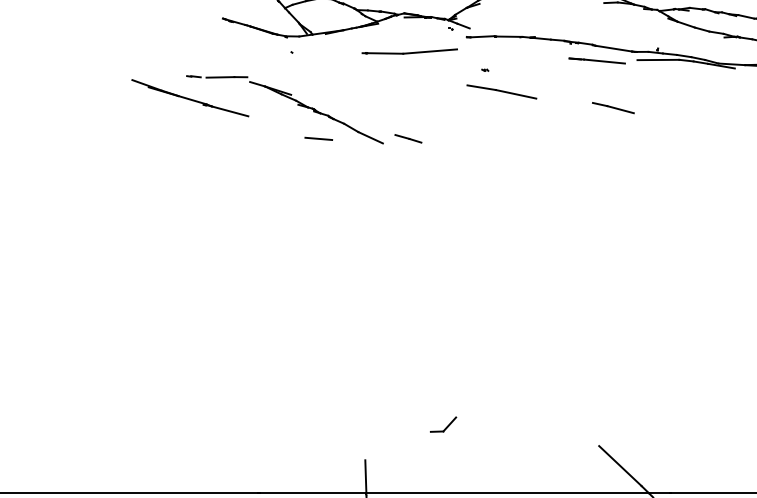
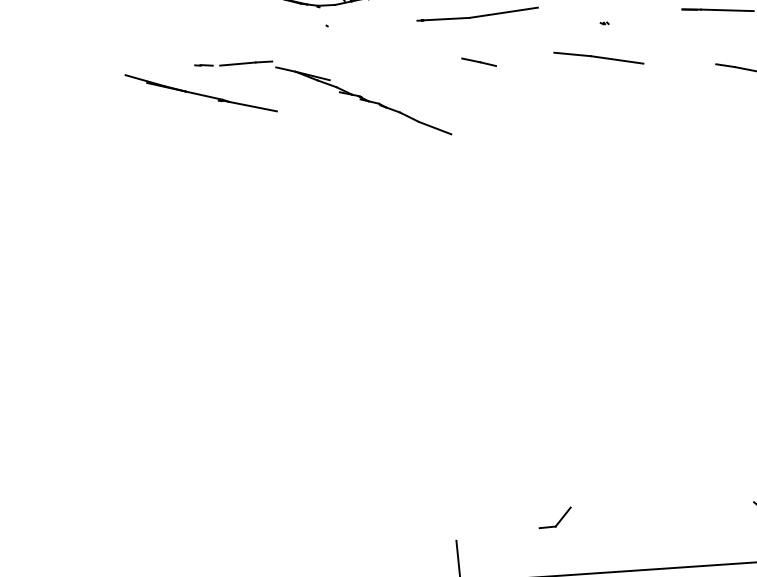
part: (485, 69) -> (604, 22), moved
line: (318, 138) -> (368, 133), removed
line: (408, 138) -> (479, 61), moved
part: (443, 424) -> (555, 517), moved

